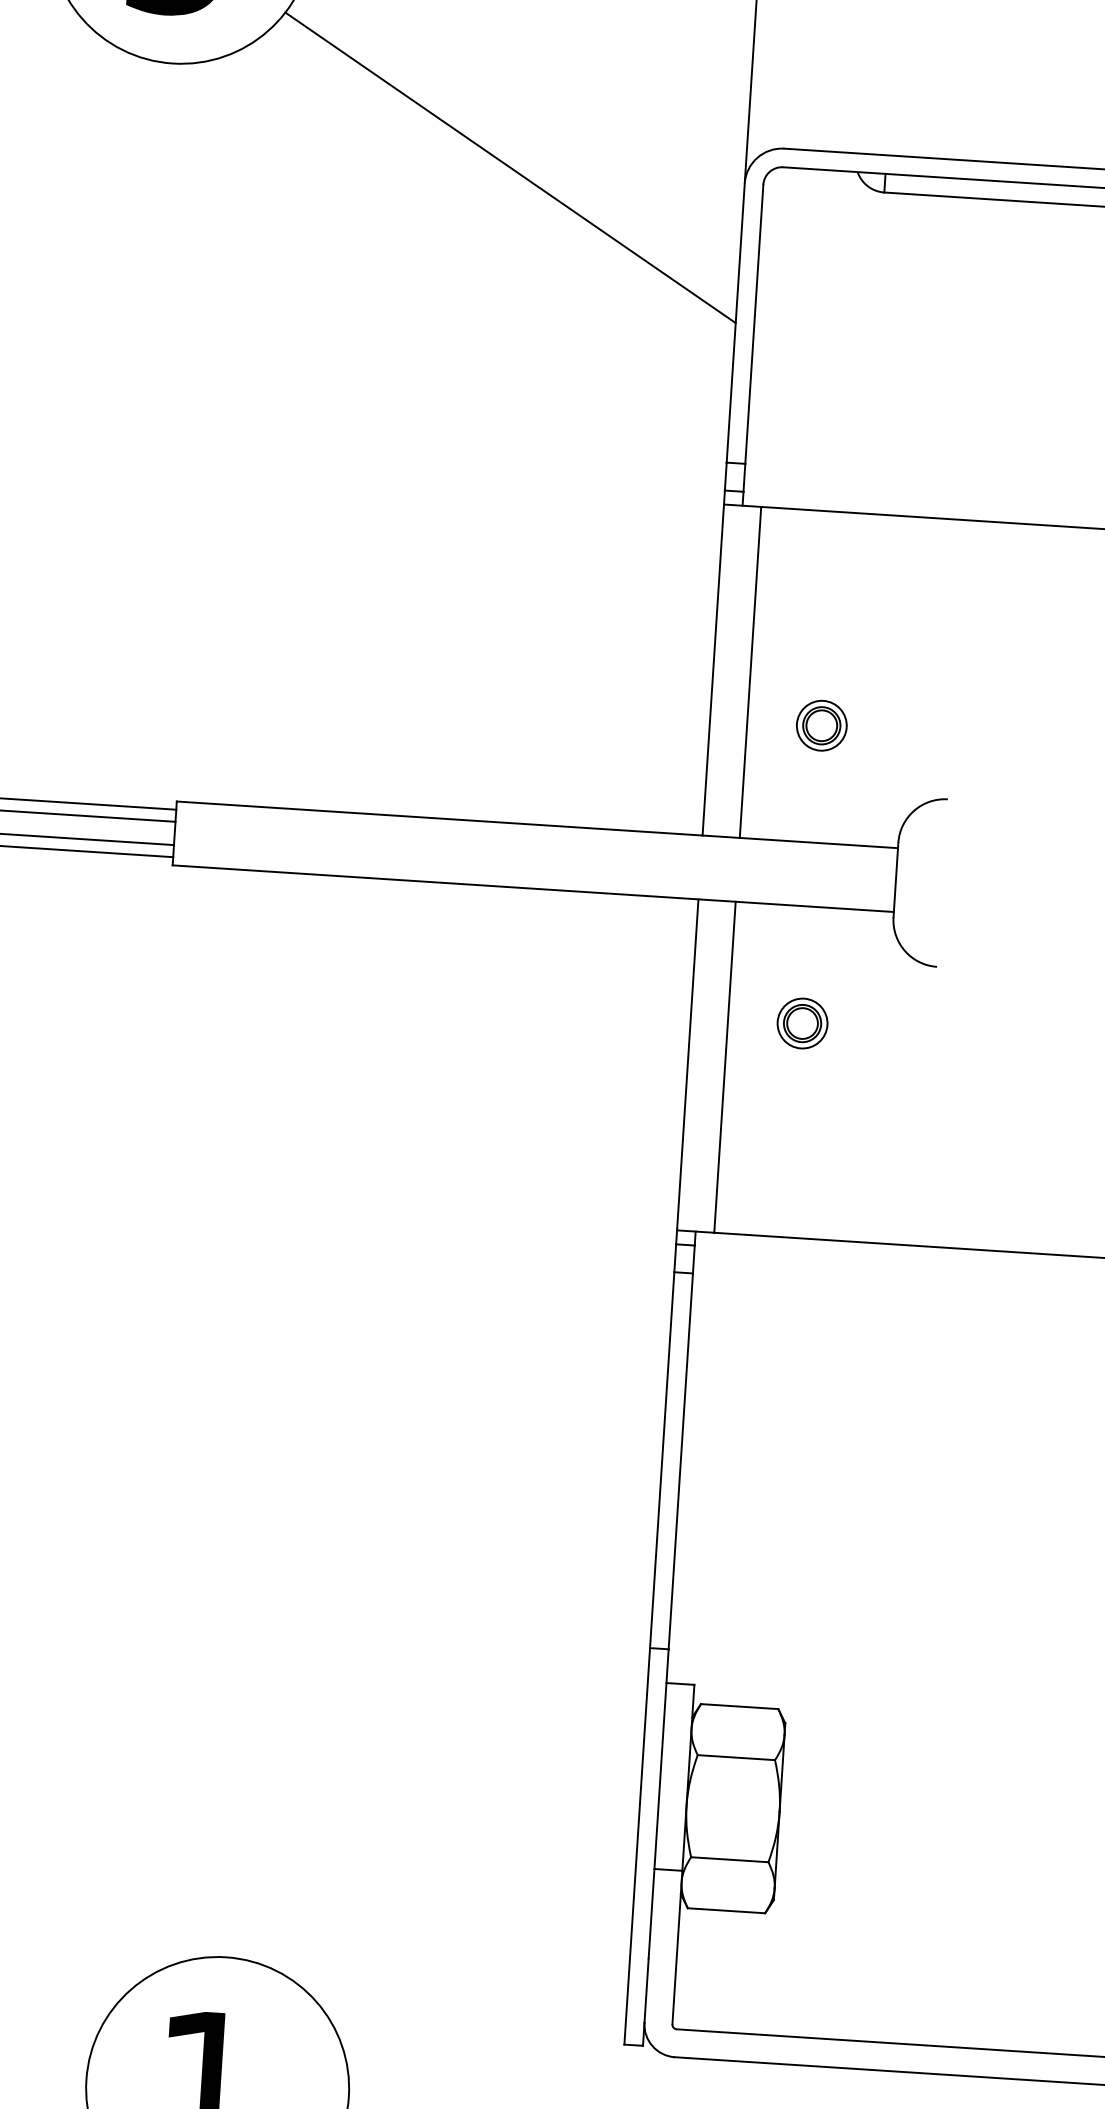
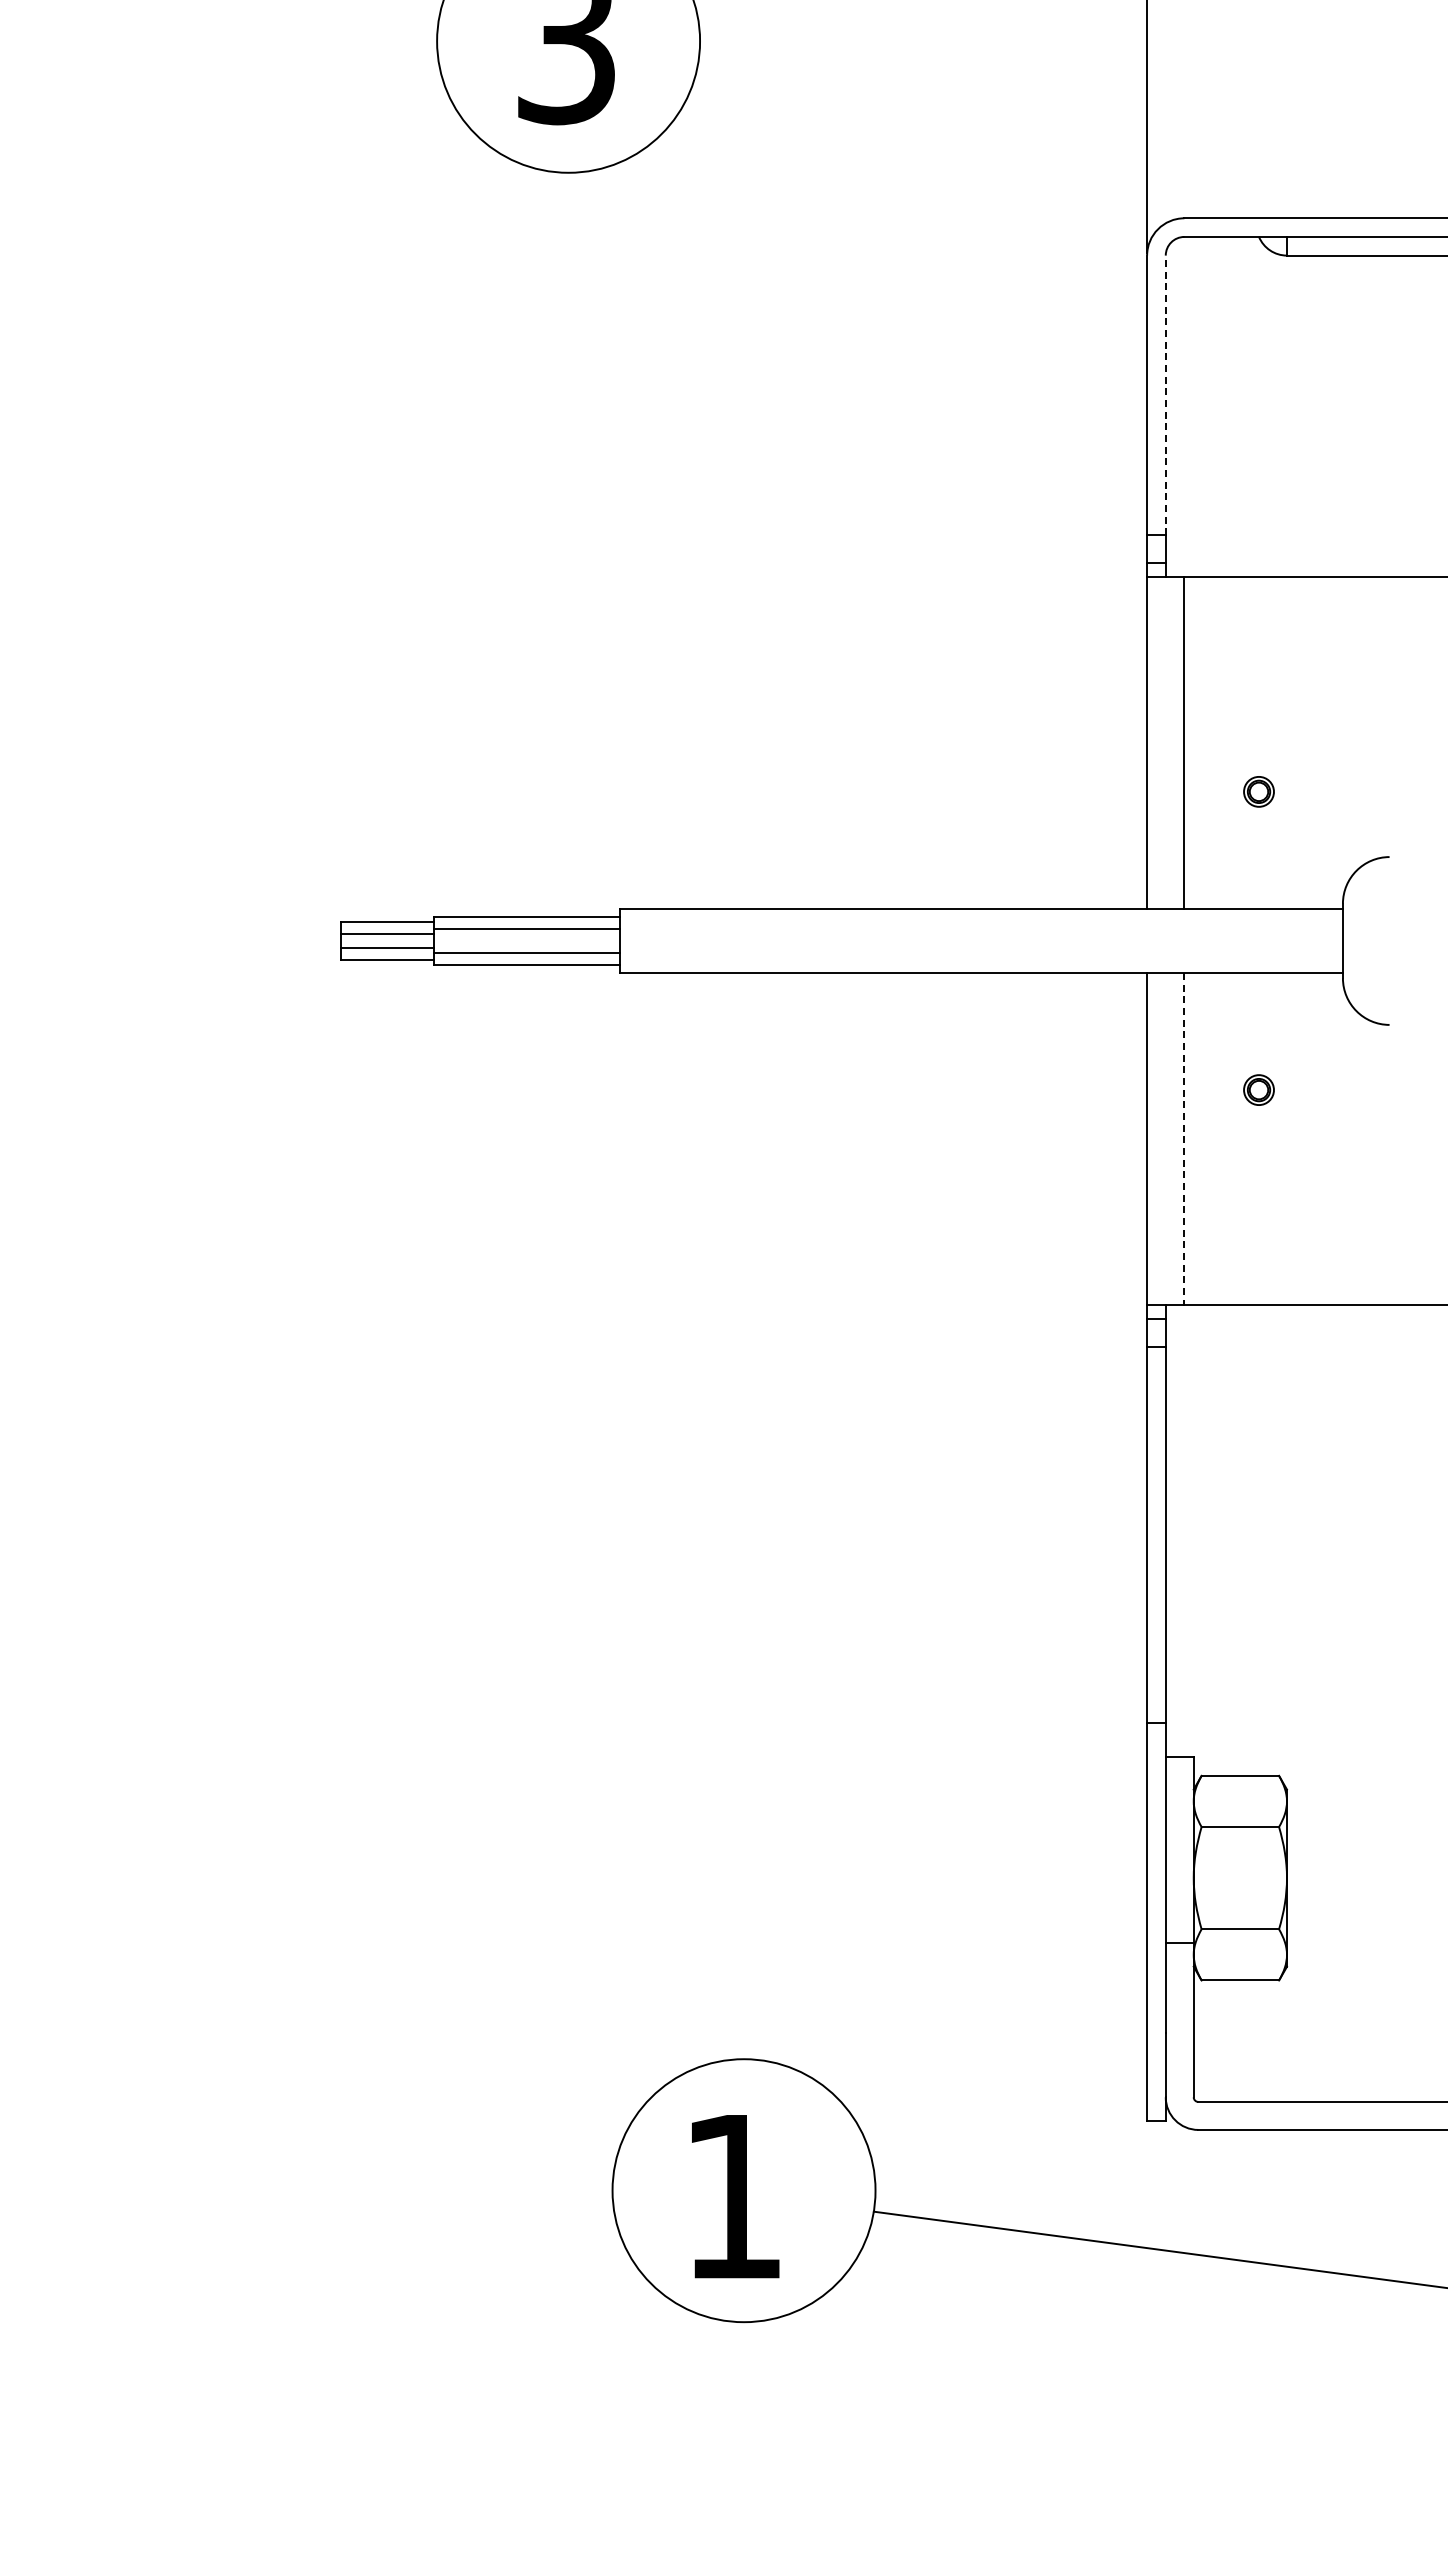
line: (510, 167) -> (912, 254), removed
line: (754, 324) -> (1165, 395), solid -> dashed
part: (821, 725) -> (1258, 791), size x0.6
part: (802, 1022) -> (1258, 1089), size x0.6
line: (725, 1066) -> (1184, 1138), solid -> dashed

